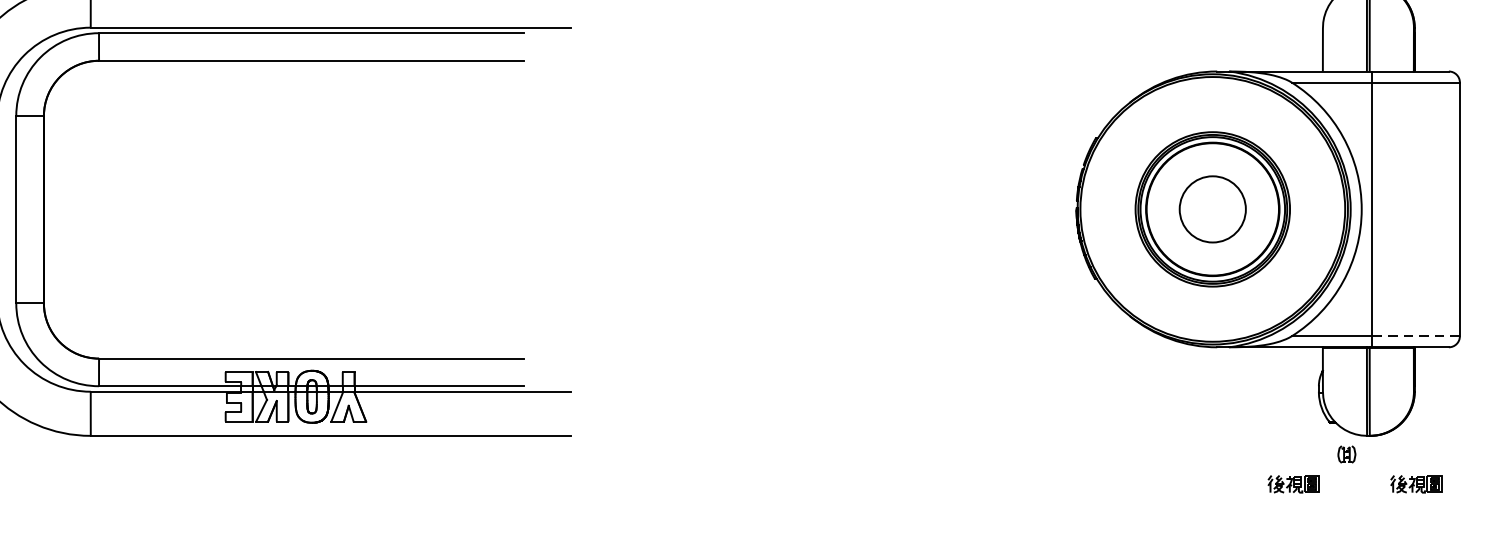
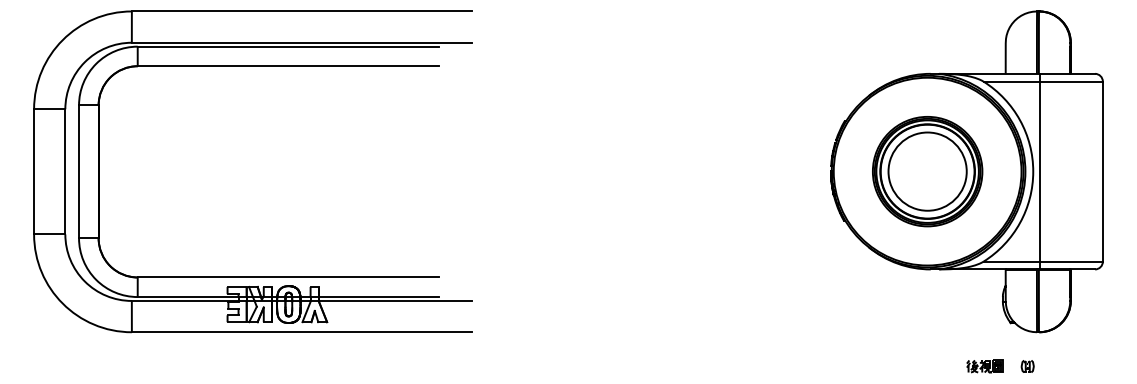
circle: (1212, 209) -> (927, 171), size x1.67
line: (1415, 336) -> (1071, 261), dashed -> solid
part: (1346, 454) -> (1027, 366), moved
part: (1415, 484) -> (1071, 366), removed

